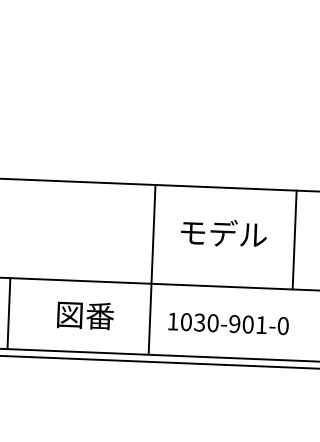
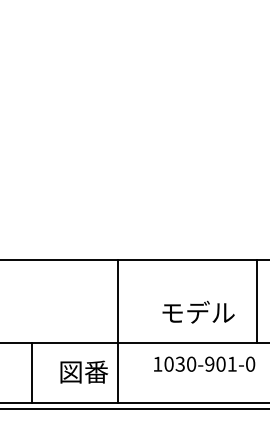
text: (223, 232) -> (198, 311), moved
line: (152, 269) -> (118, 331), moved
line: (8, 312) -> (31, 372), moved
text: (228, 322) -> (204, 363), moved

